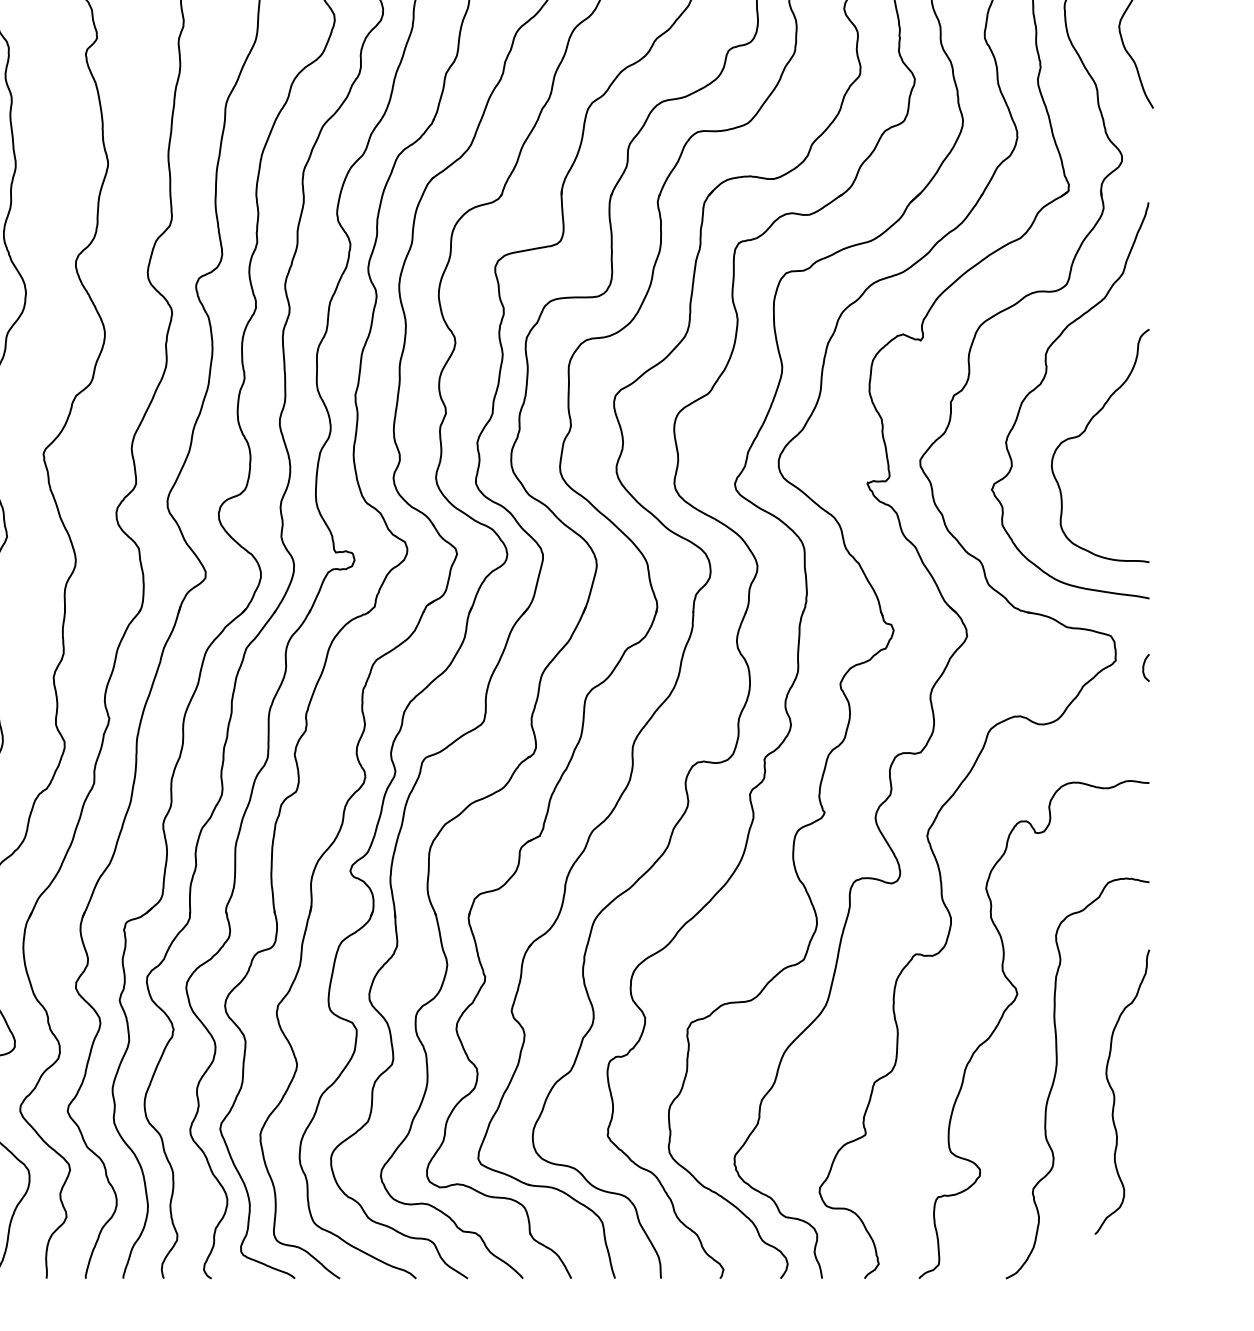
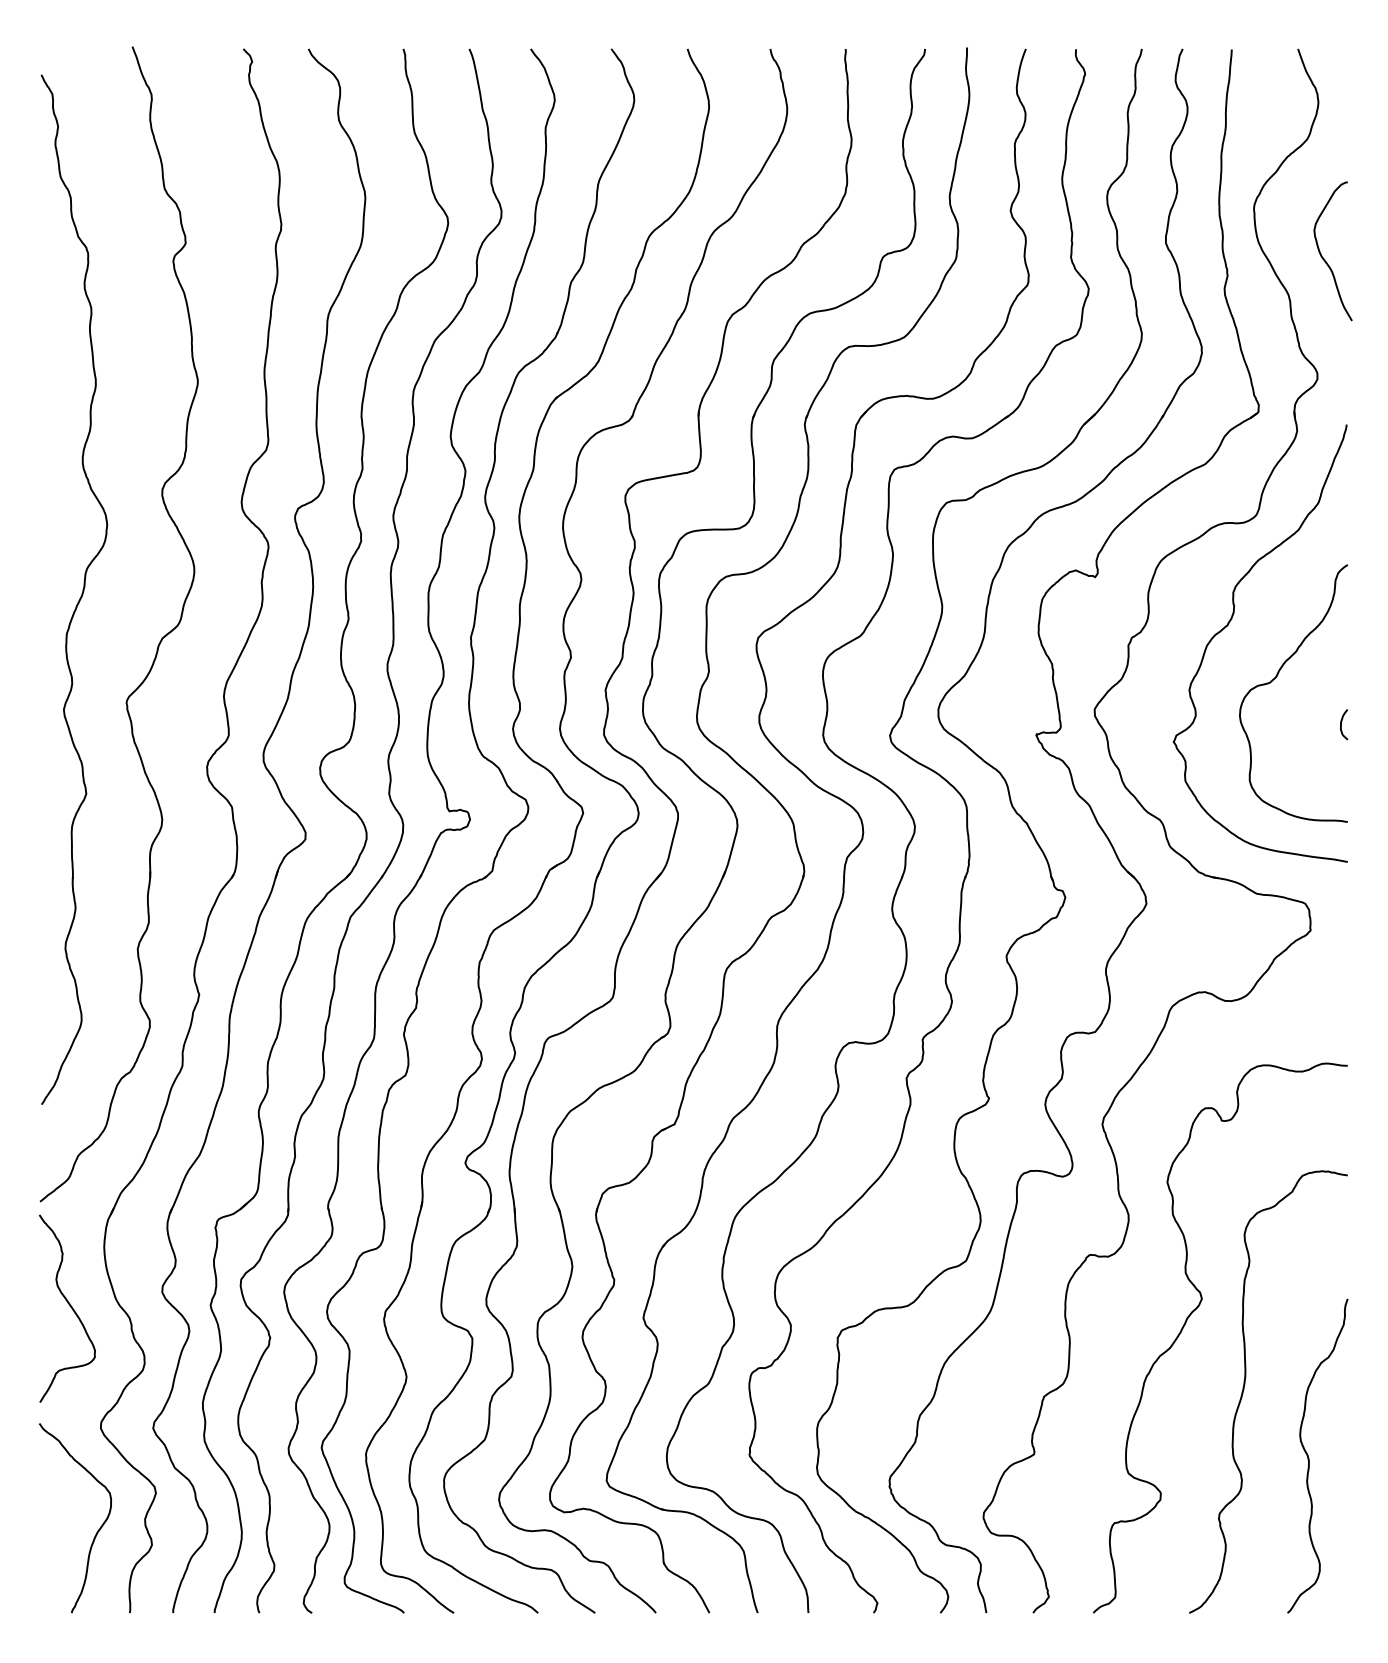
curve: (1143, 667) -> (1341, 724), moved
curve: (1114, 1093) -> (1309, 1457), moved

